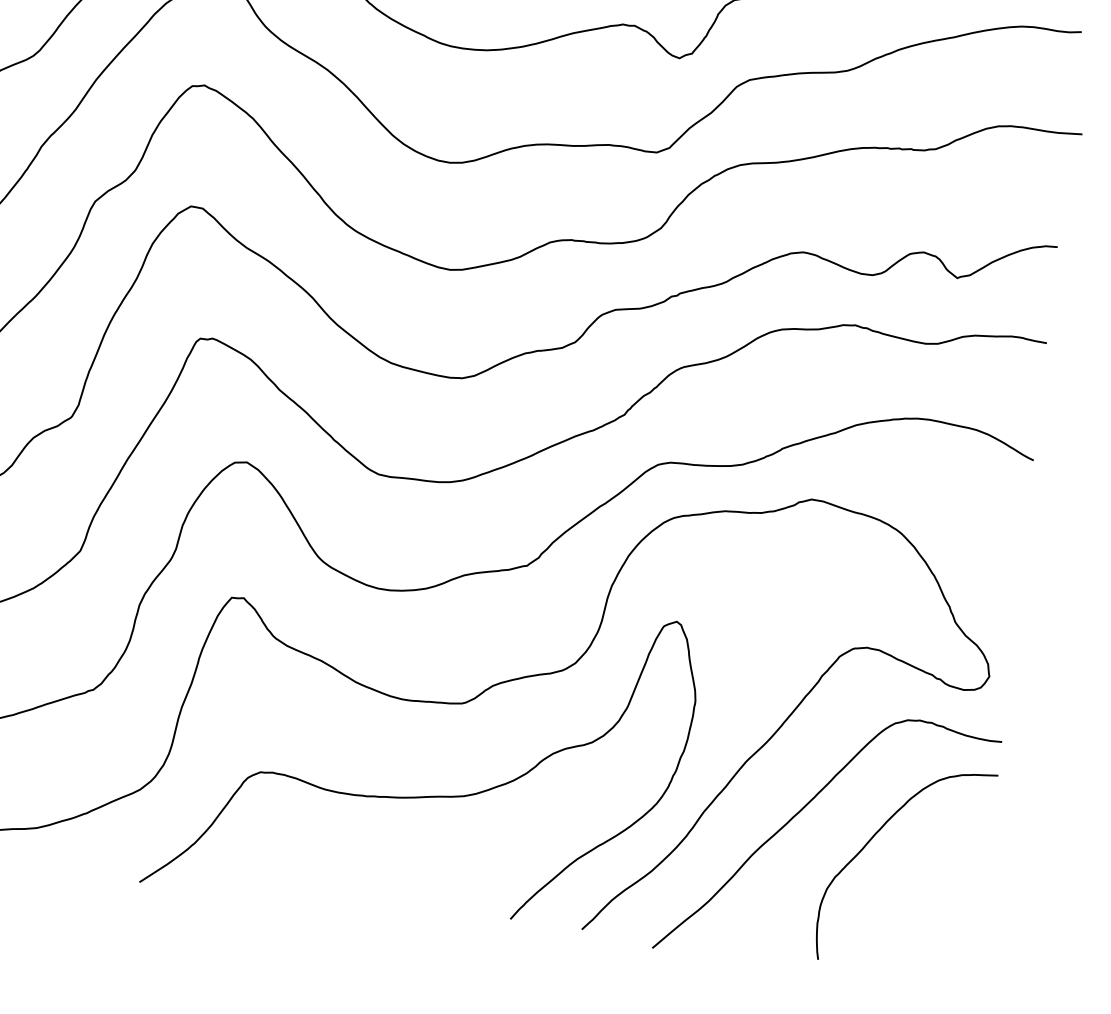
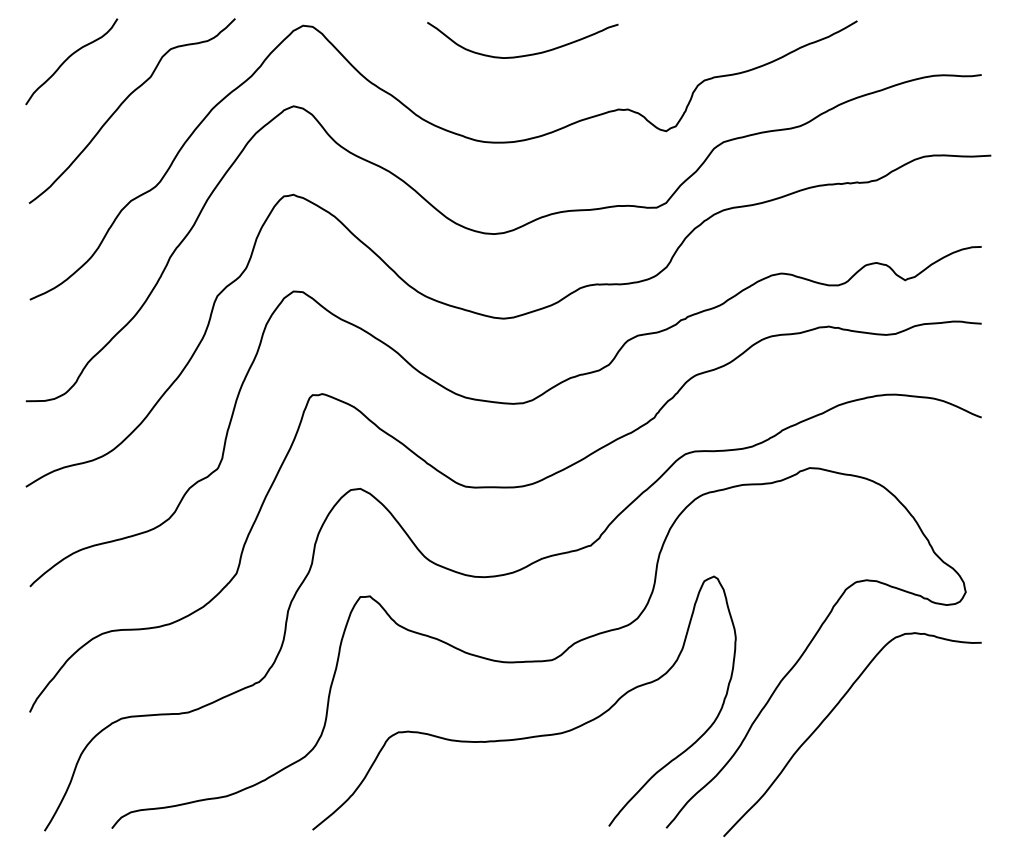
curve: (873, 838) -> (888, 730), removed

